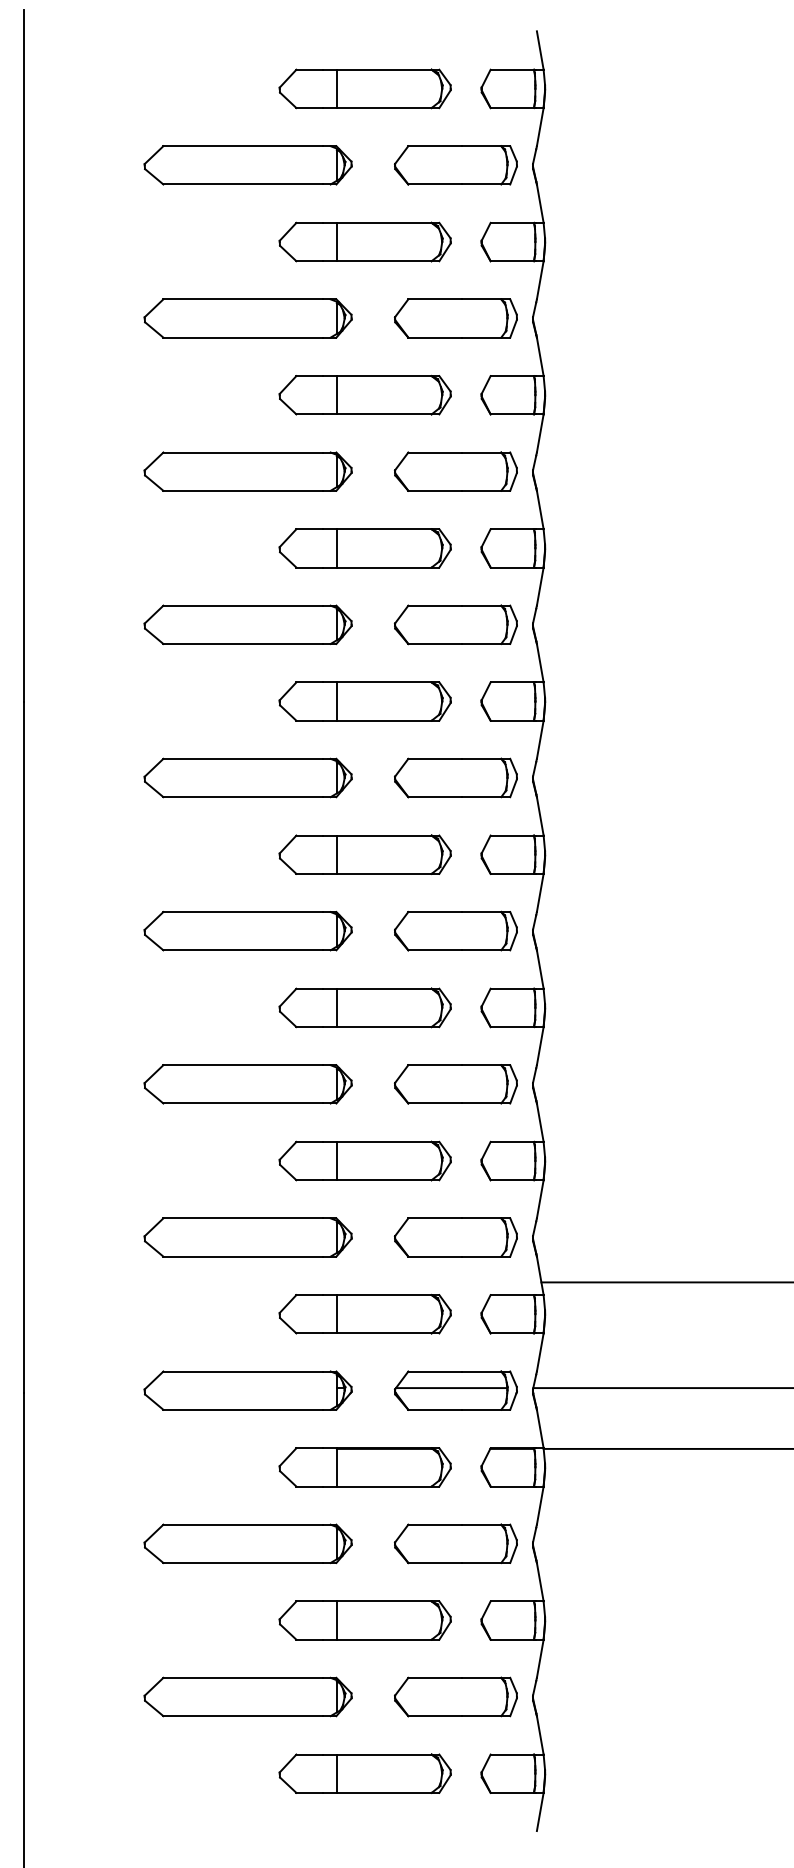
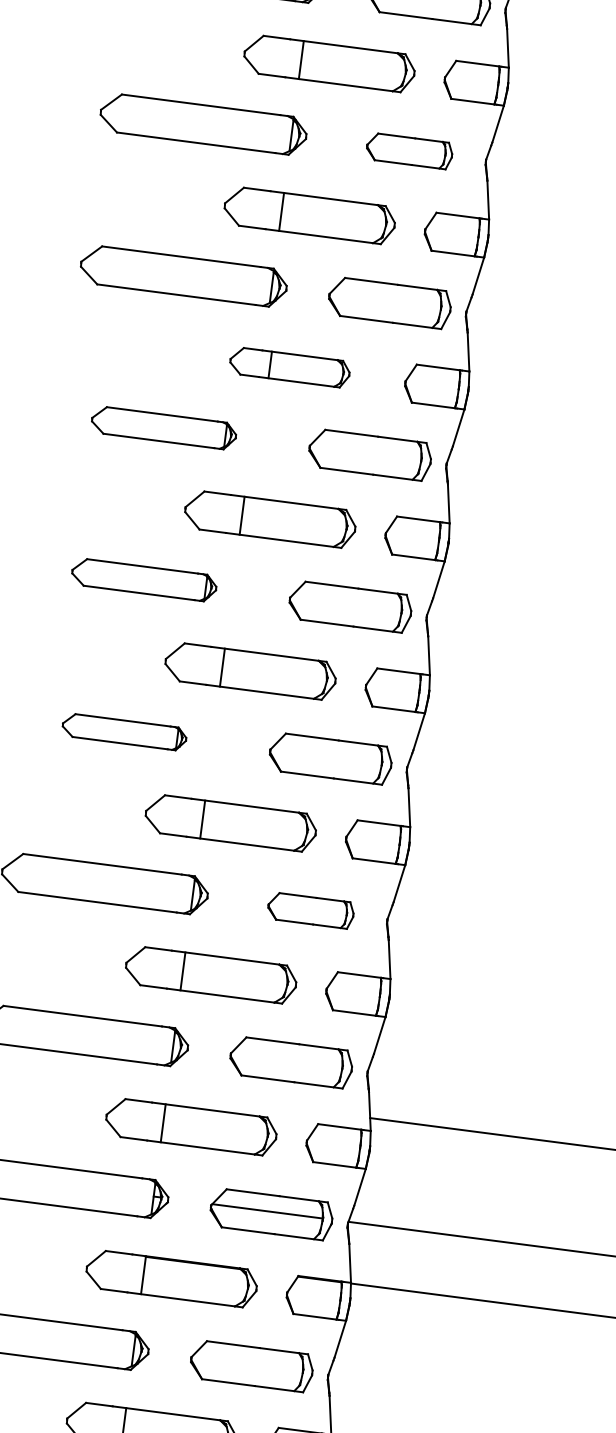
part: (455, 318) -> (409, 151), size x0.7
part: (364, 548) -> (289, 367), size x0.7
part: (247, 624) -> (163, 427), size x0.7
part: (247, 777) -> (143, 579), size x0.7
part: (247, 931) -> (123, 732), size x0.6
part: (455, 1084) -> (310, 910), size x0.7

